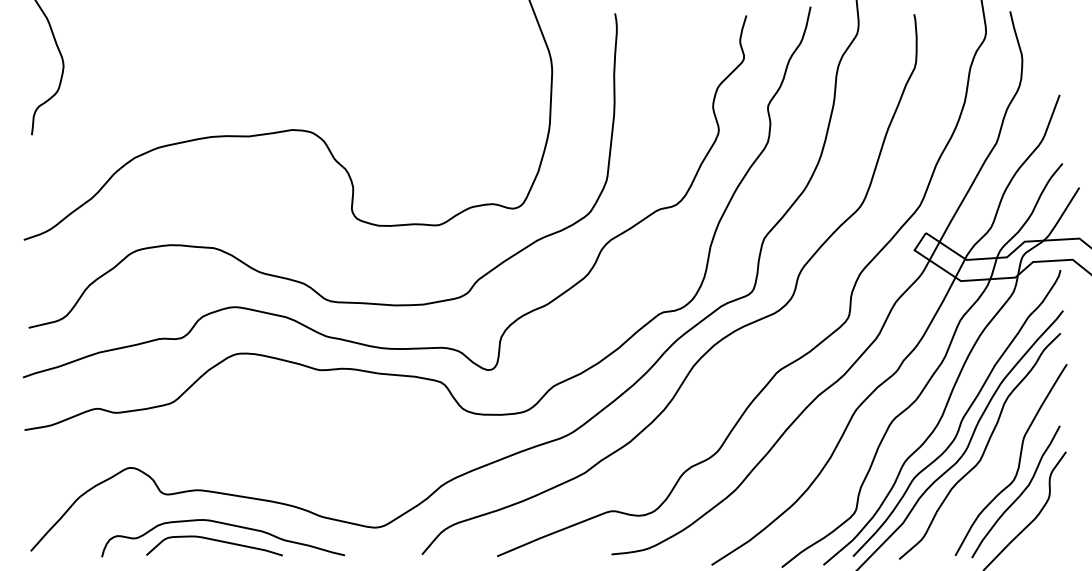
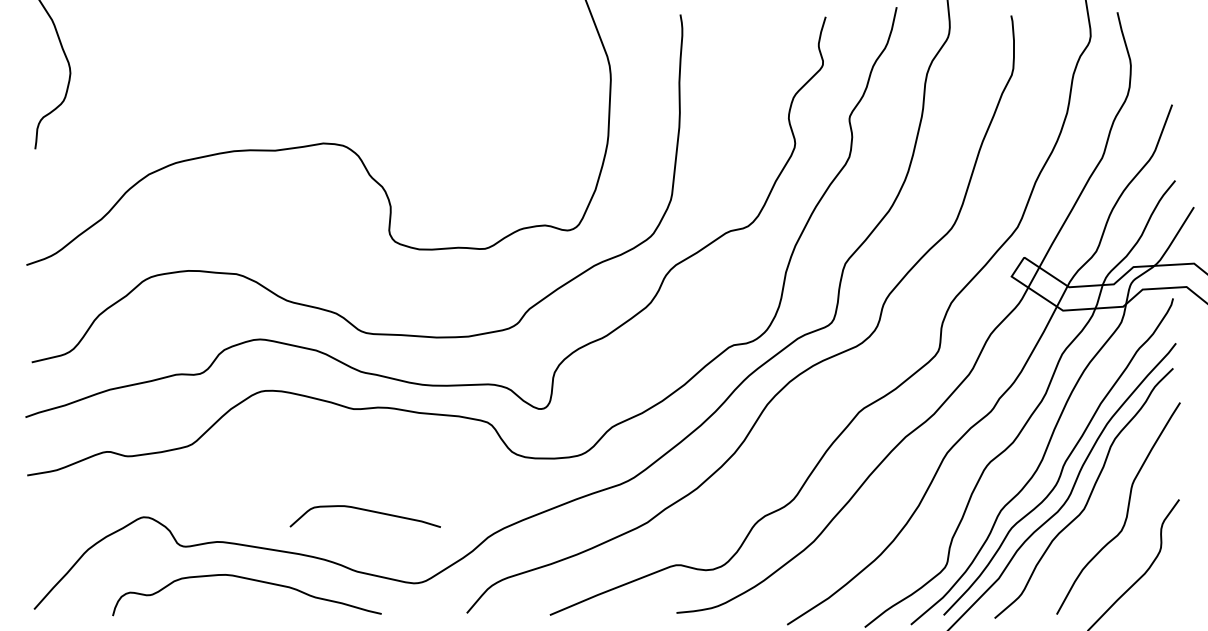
curve: (1019, 495) -> (1127, 547), removed
curve: (215, 541) -> (366, 511), moved

